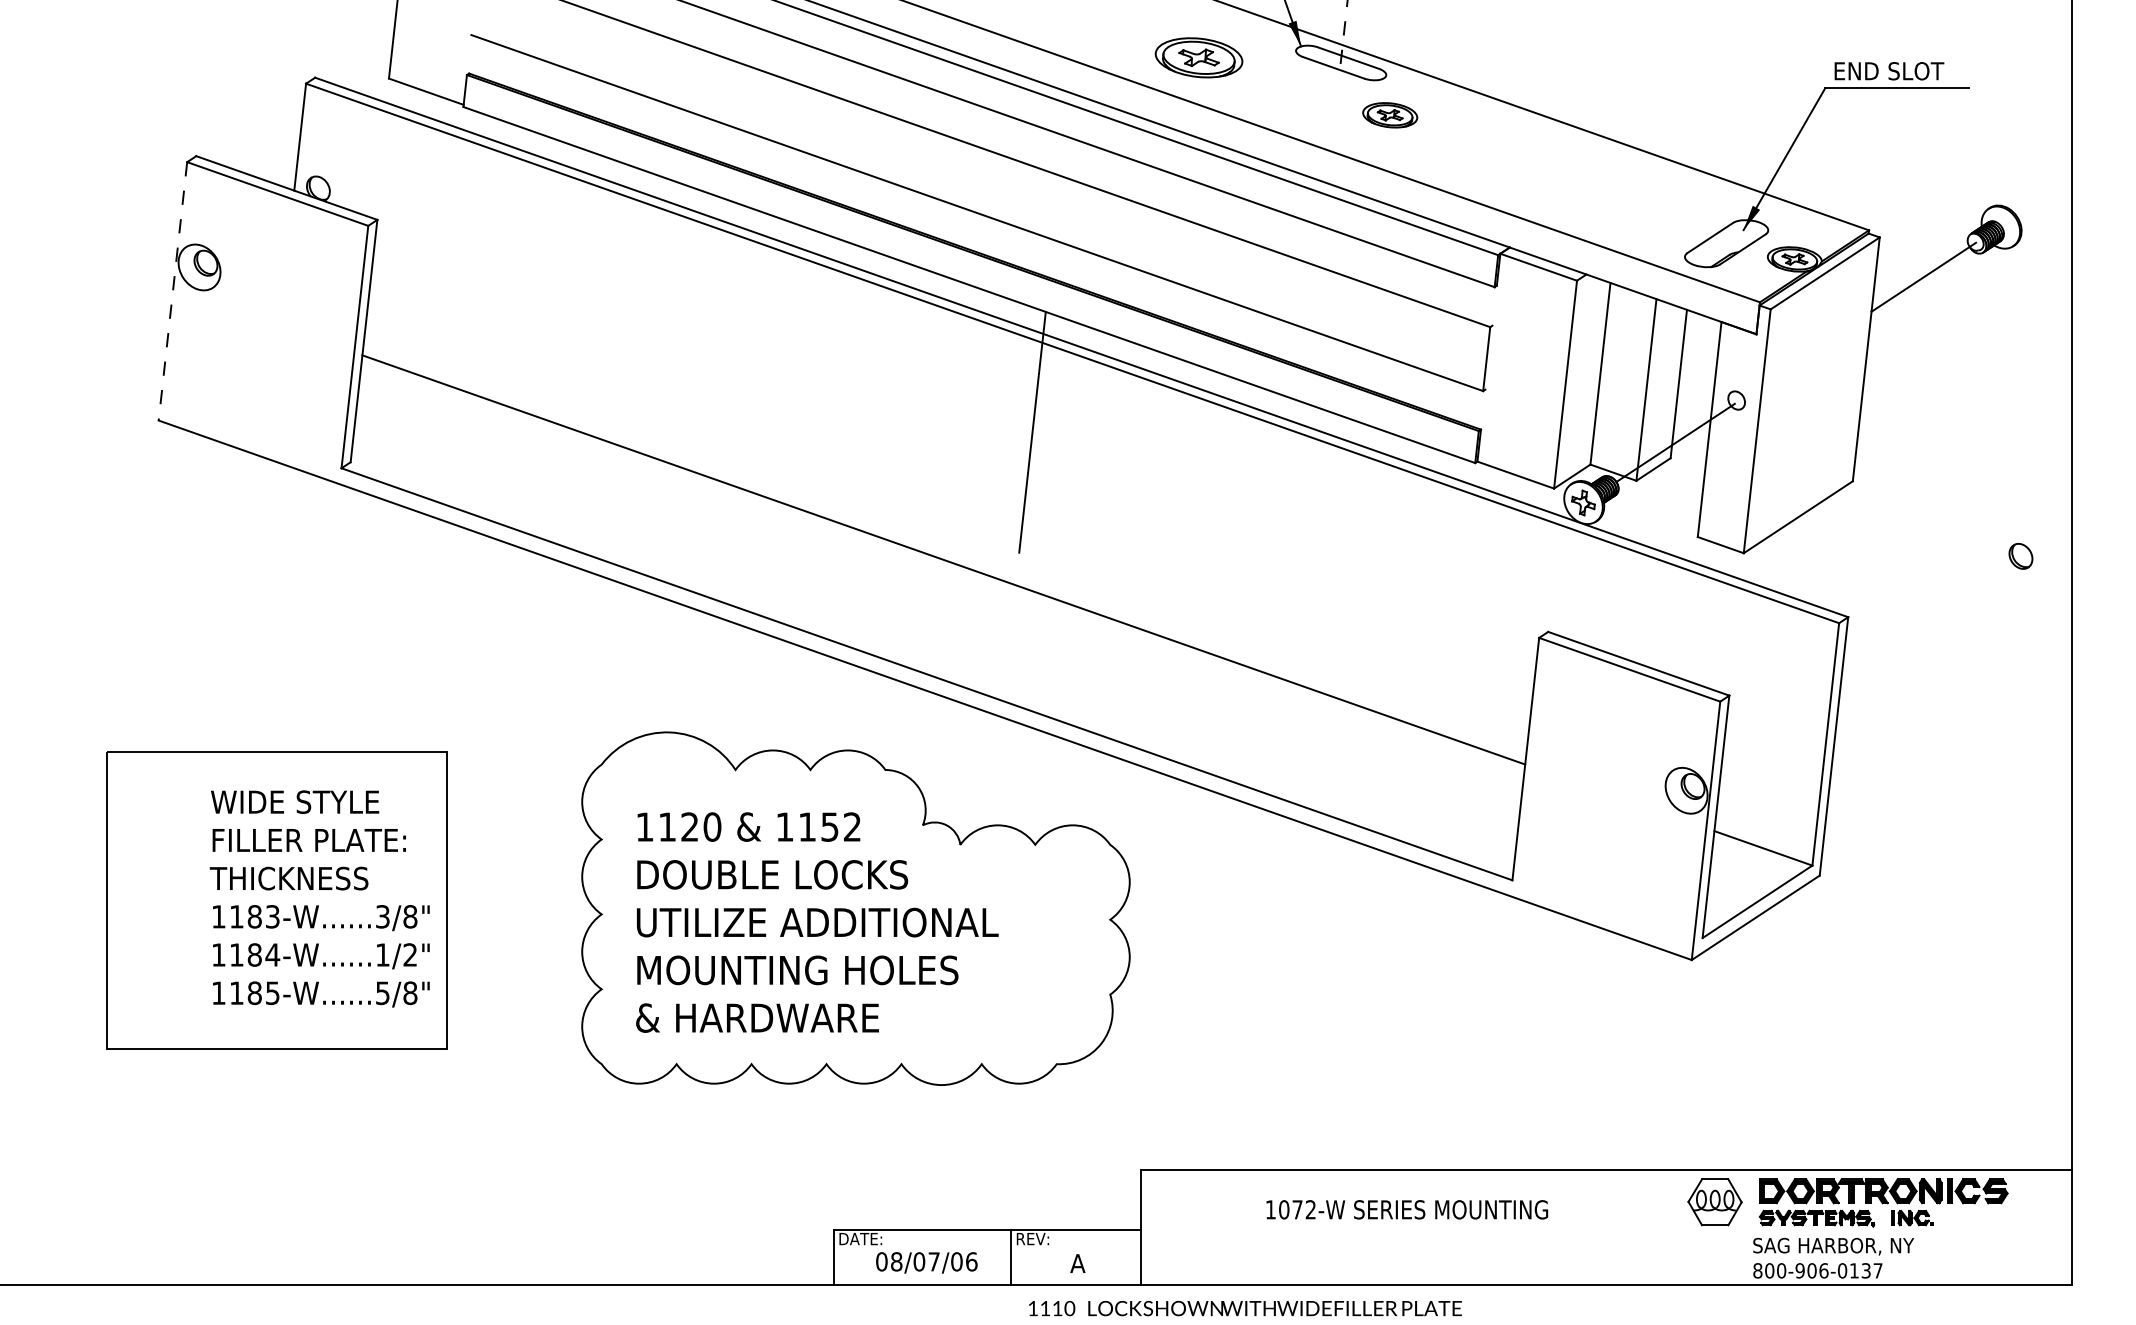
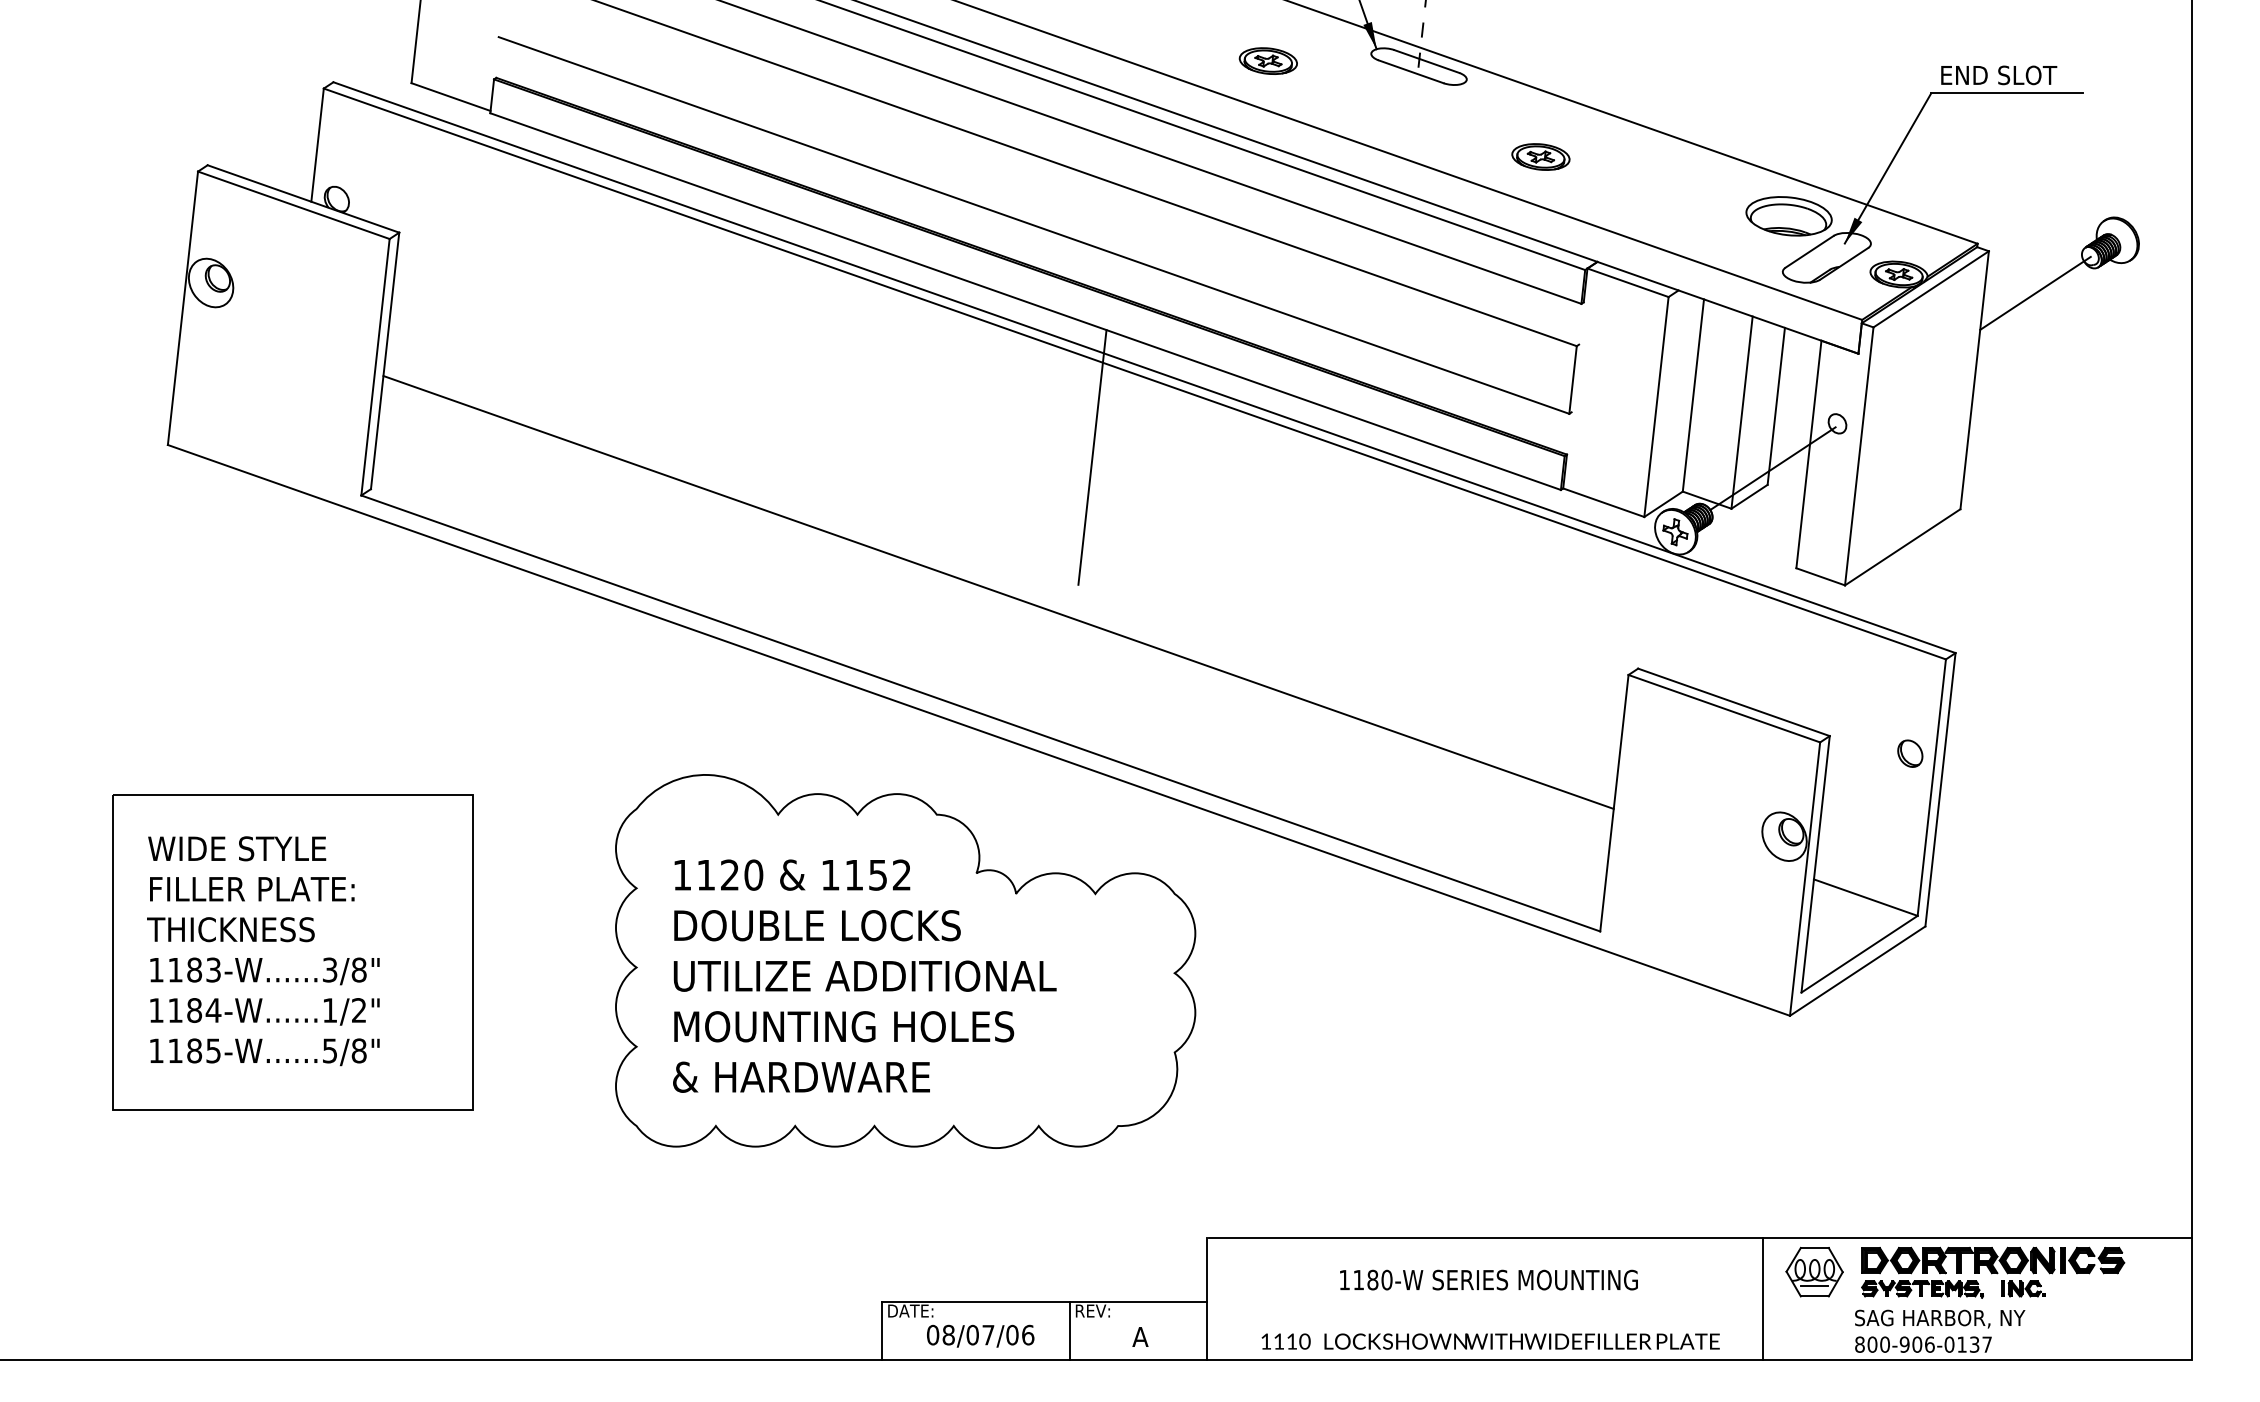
part: (1197, 57) -> (1267, 60), size x0.62
part: (1389, 114) -> (1540, 156), moved
part: (1690, 204) -> (1788, 216), added
line: (172, 291) -> (182, 308), dashed -> solid
part: (2021, 556) -> (1910, 753), moved
text: (319, 899) -> (263, 951), moved
text: (1297, 1209) -> (1372, 1279), 1072-W -> 1180-W
line: (1714, 1214) -> (1814, 1285), added
line: (1666, 1228) -> (1763, 1299), added
text: (1245, 1308) -> (1490, 1341), moved

